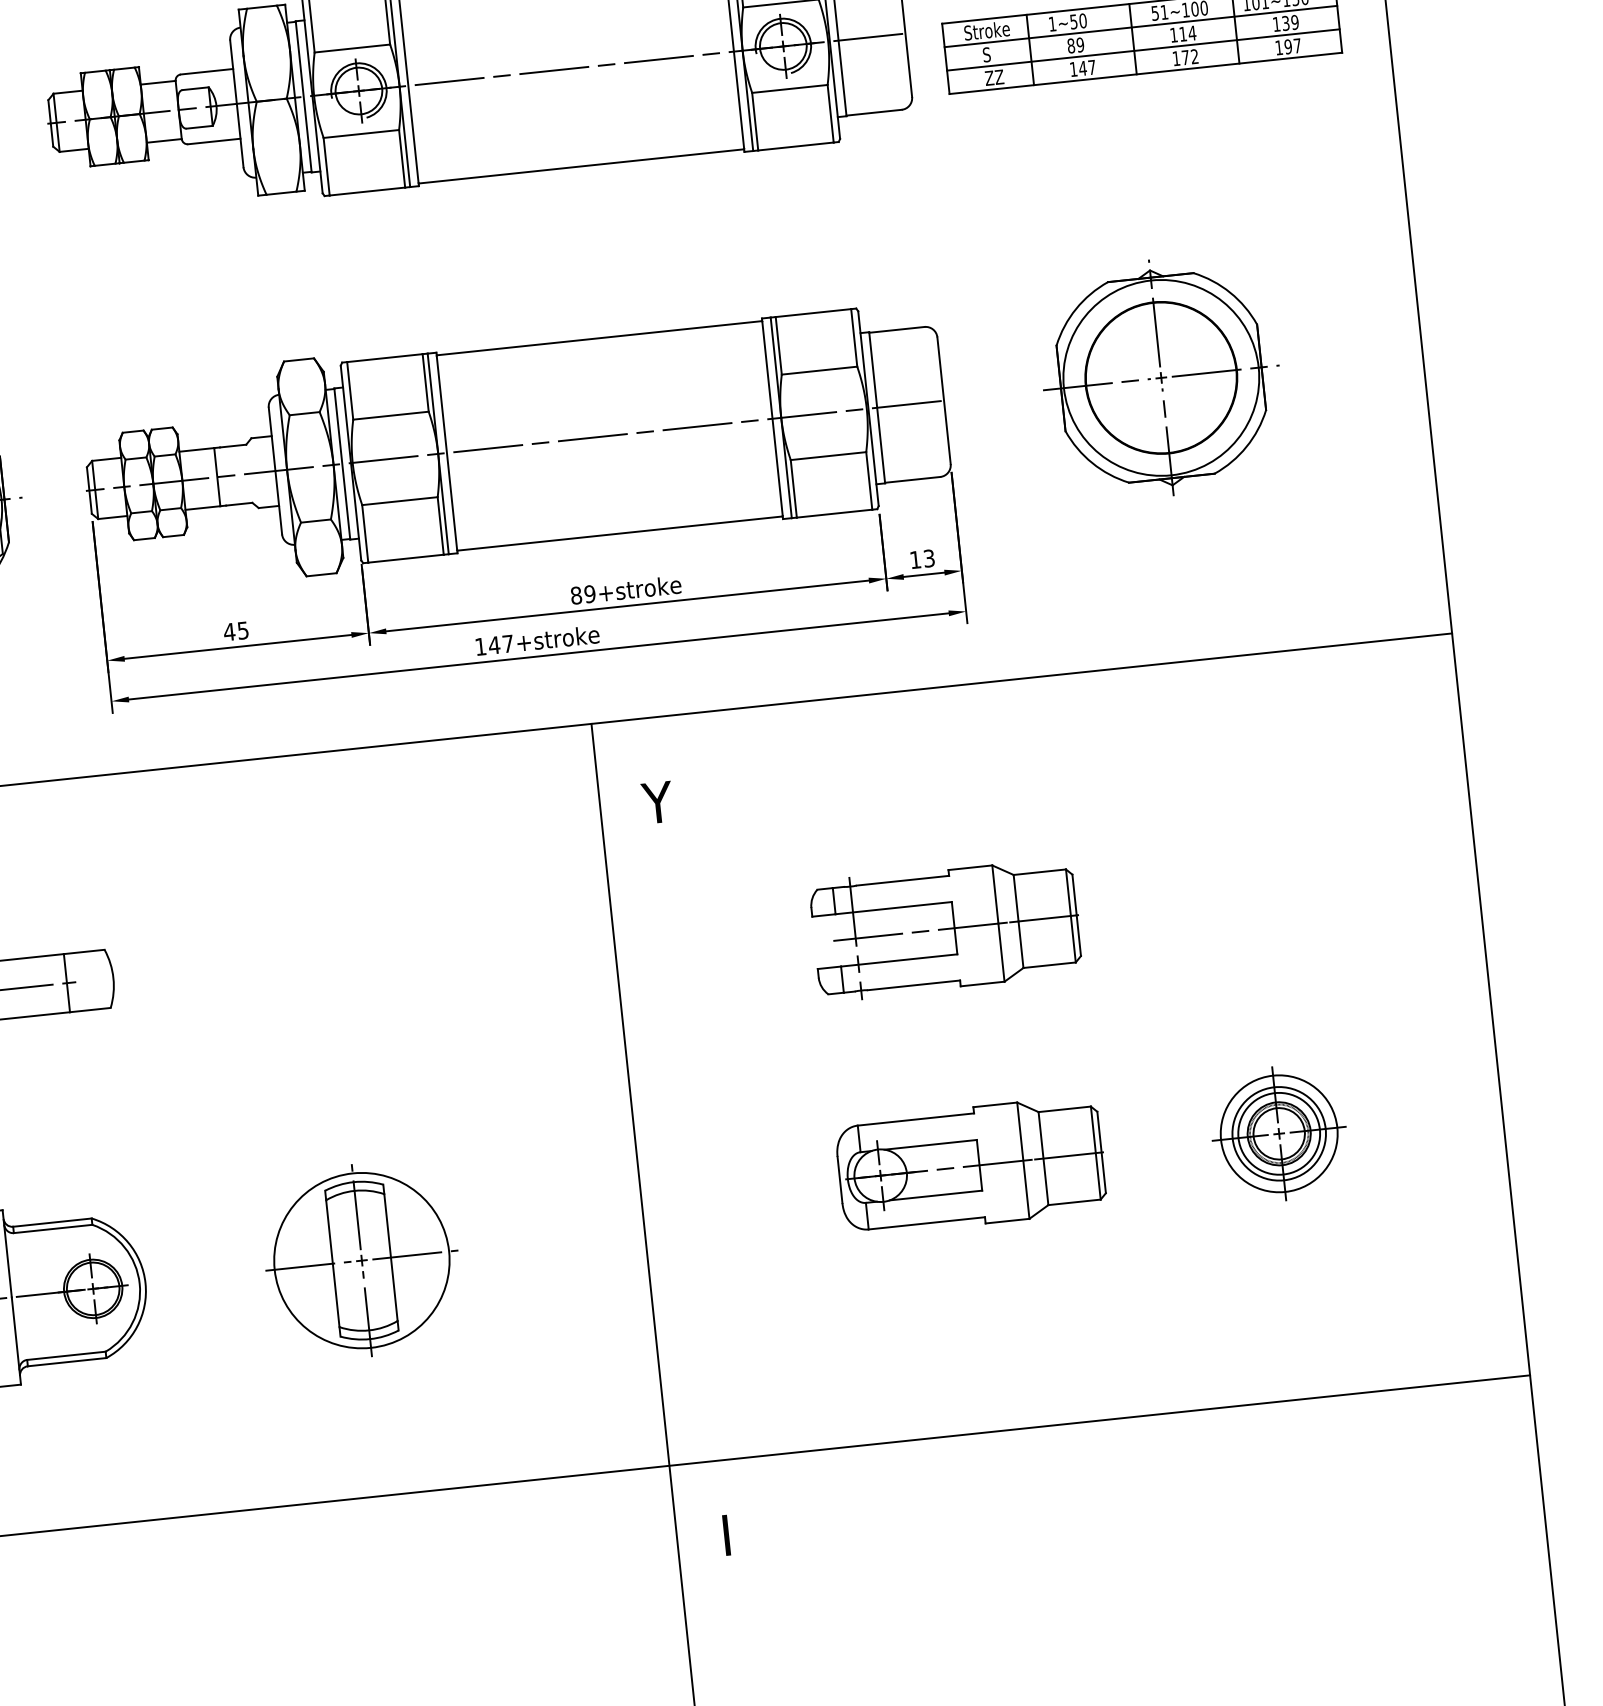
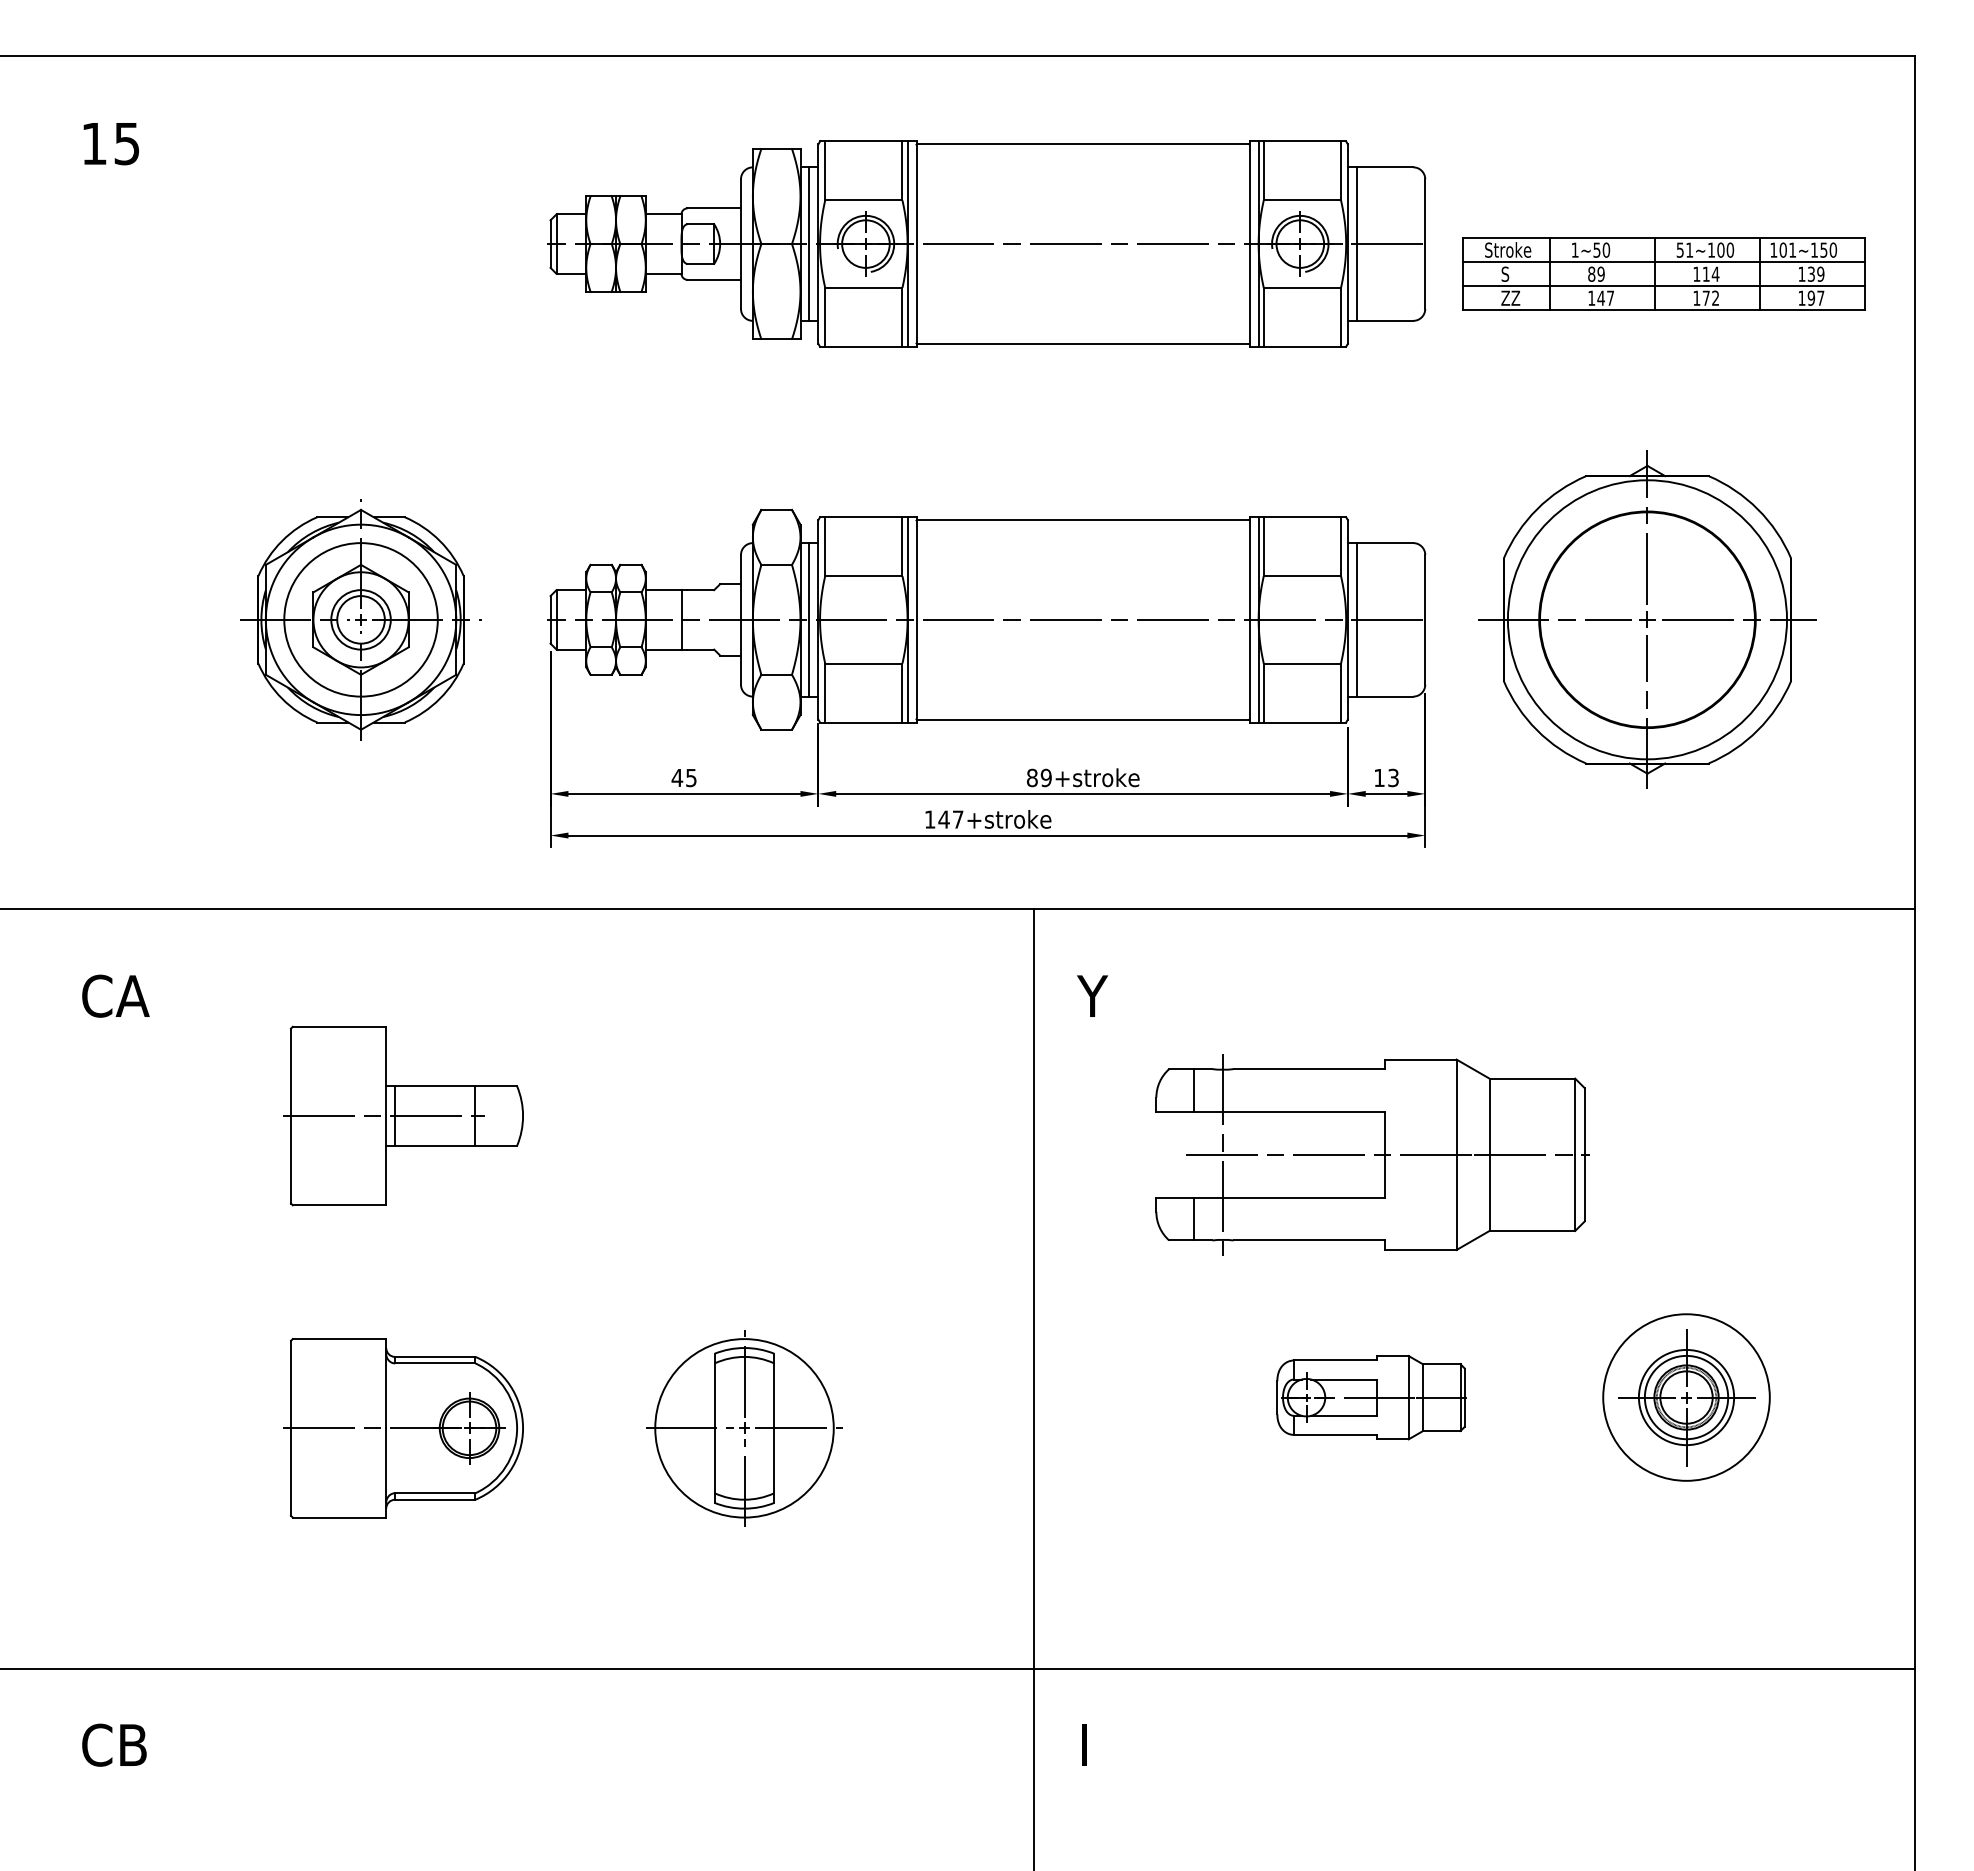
part: (1161, 377) -> (1647, 619), size x1.4
part: (946, 928) -> (1371, 1154), size x1.6
circle: (1279, 1133) -> (1686, 1397), size x1.4
part: (971, 1166) -> (1371, 1397), size x0.7

